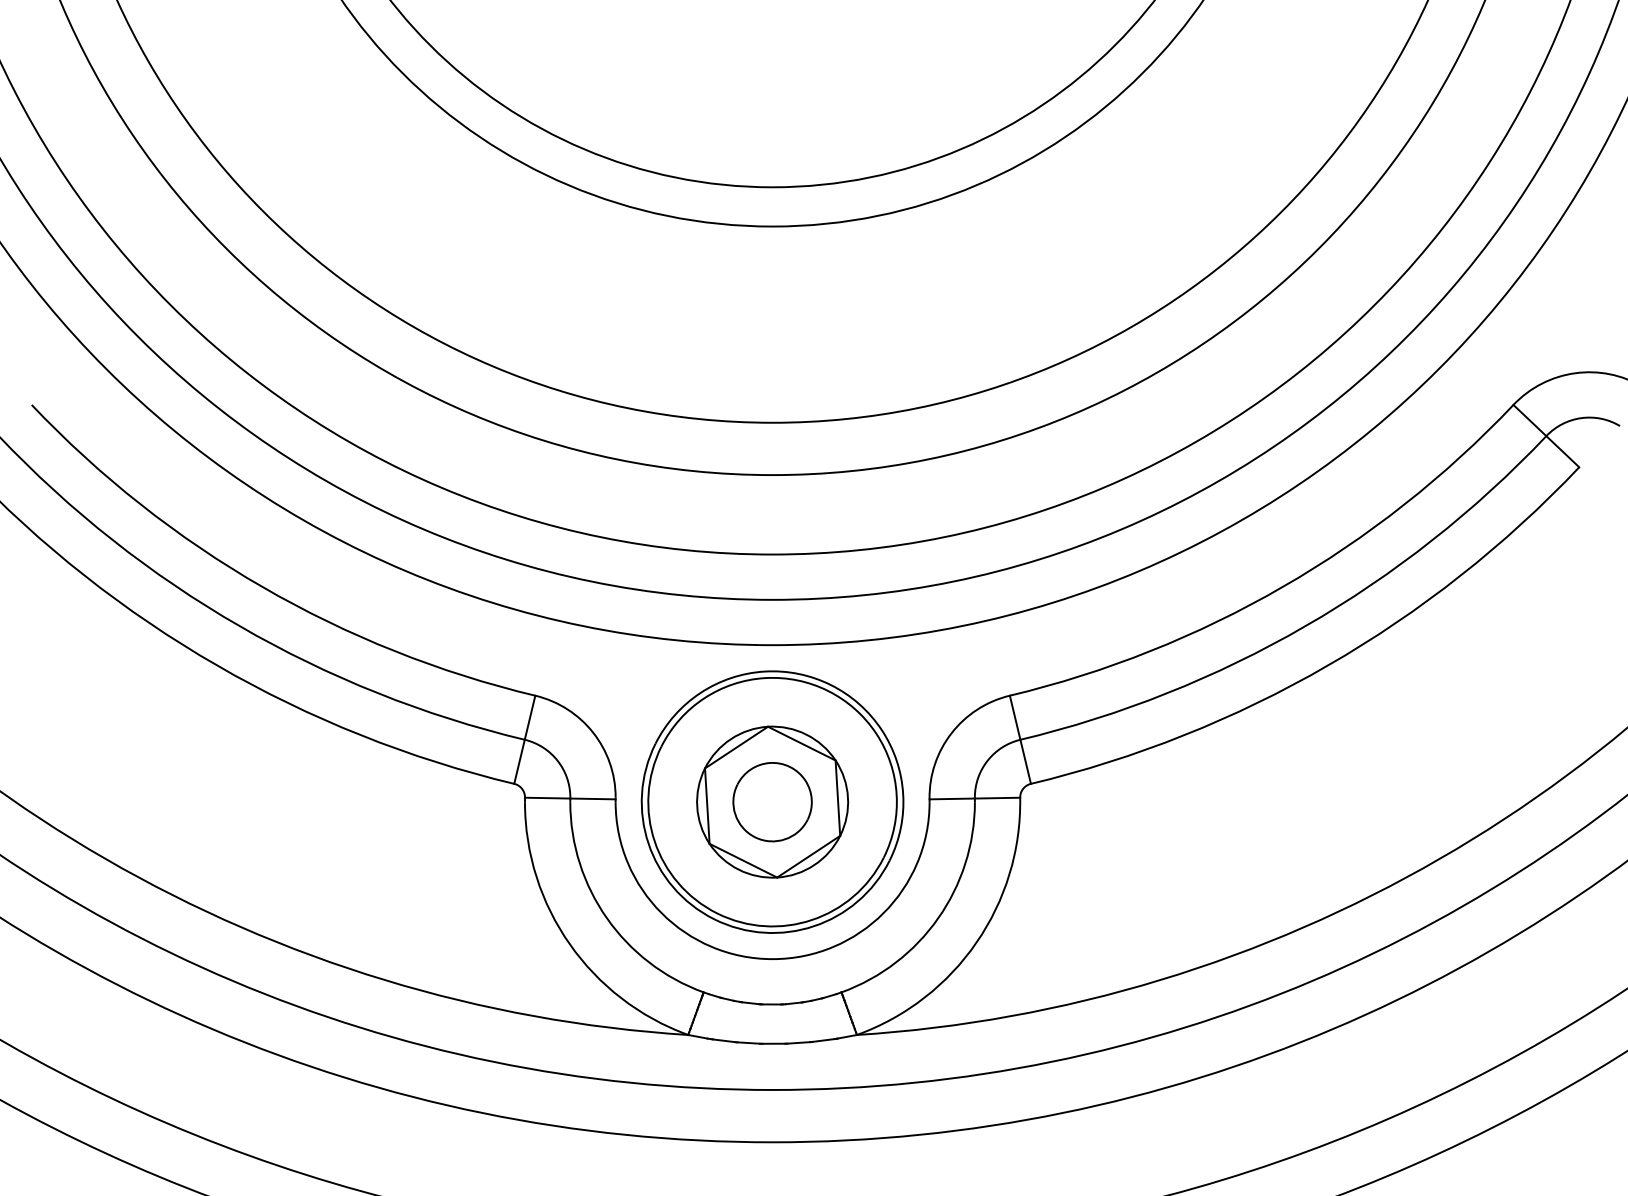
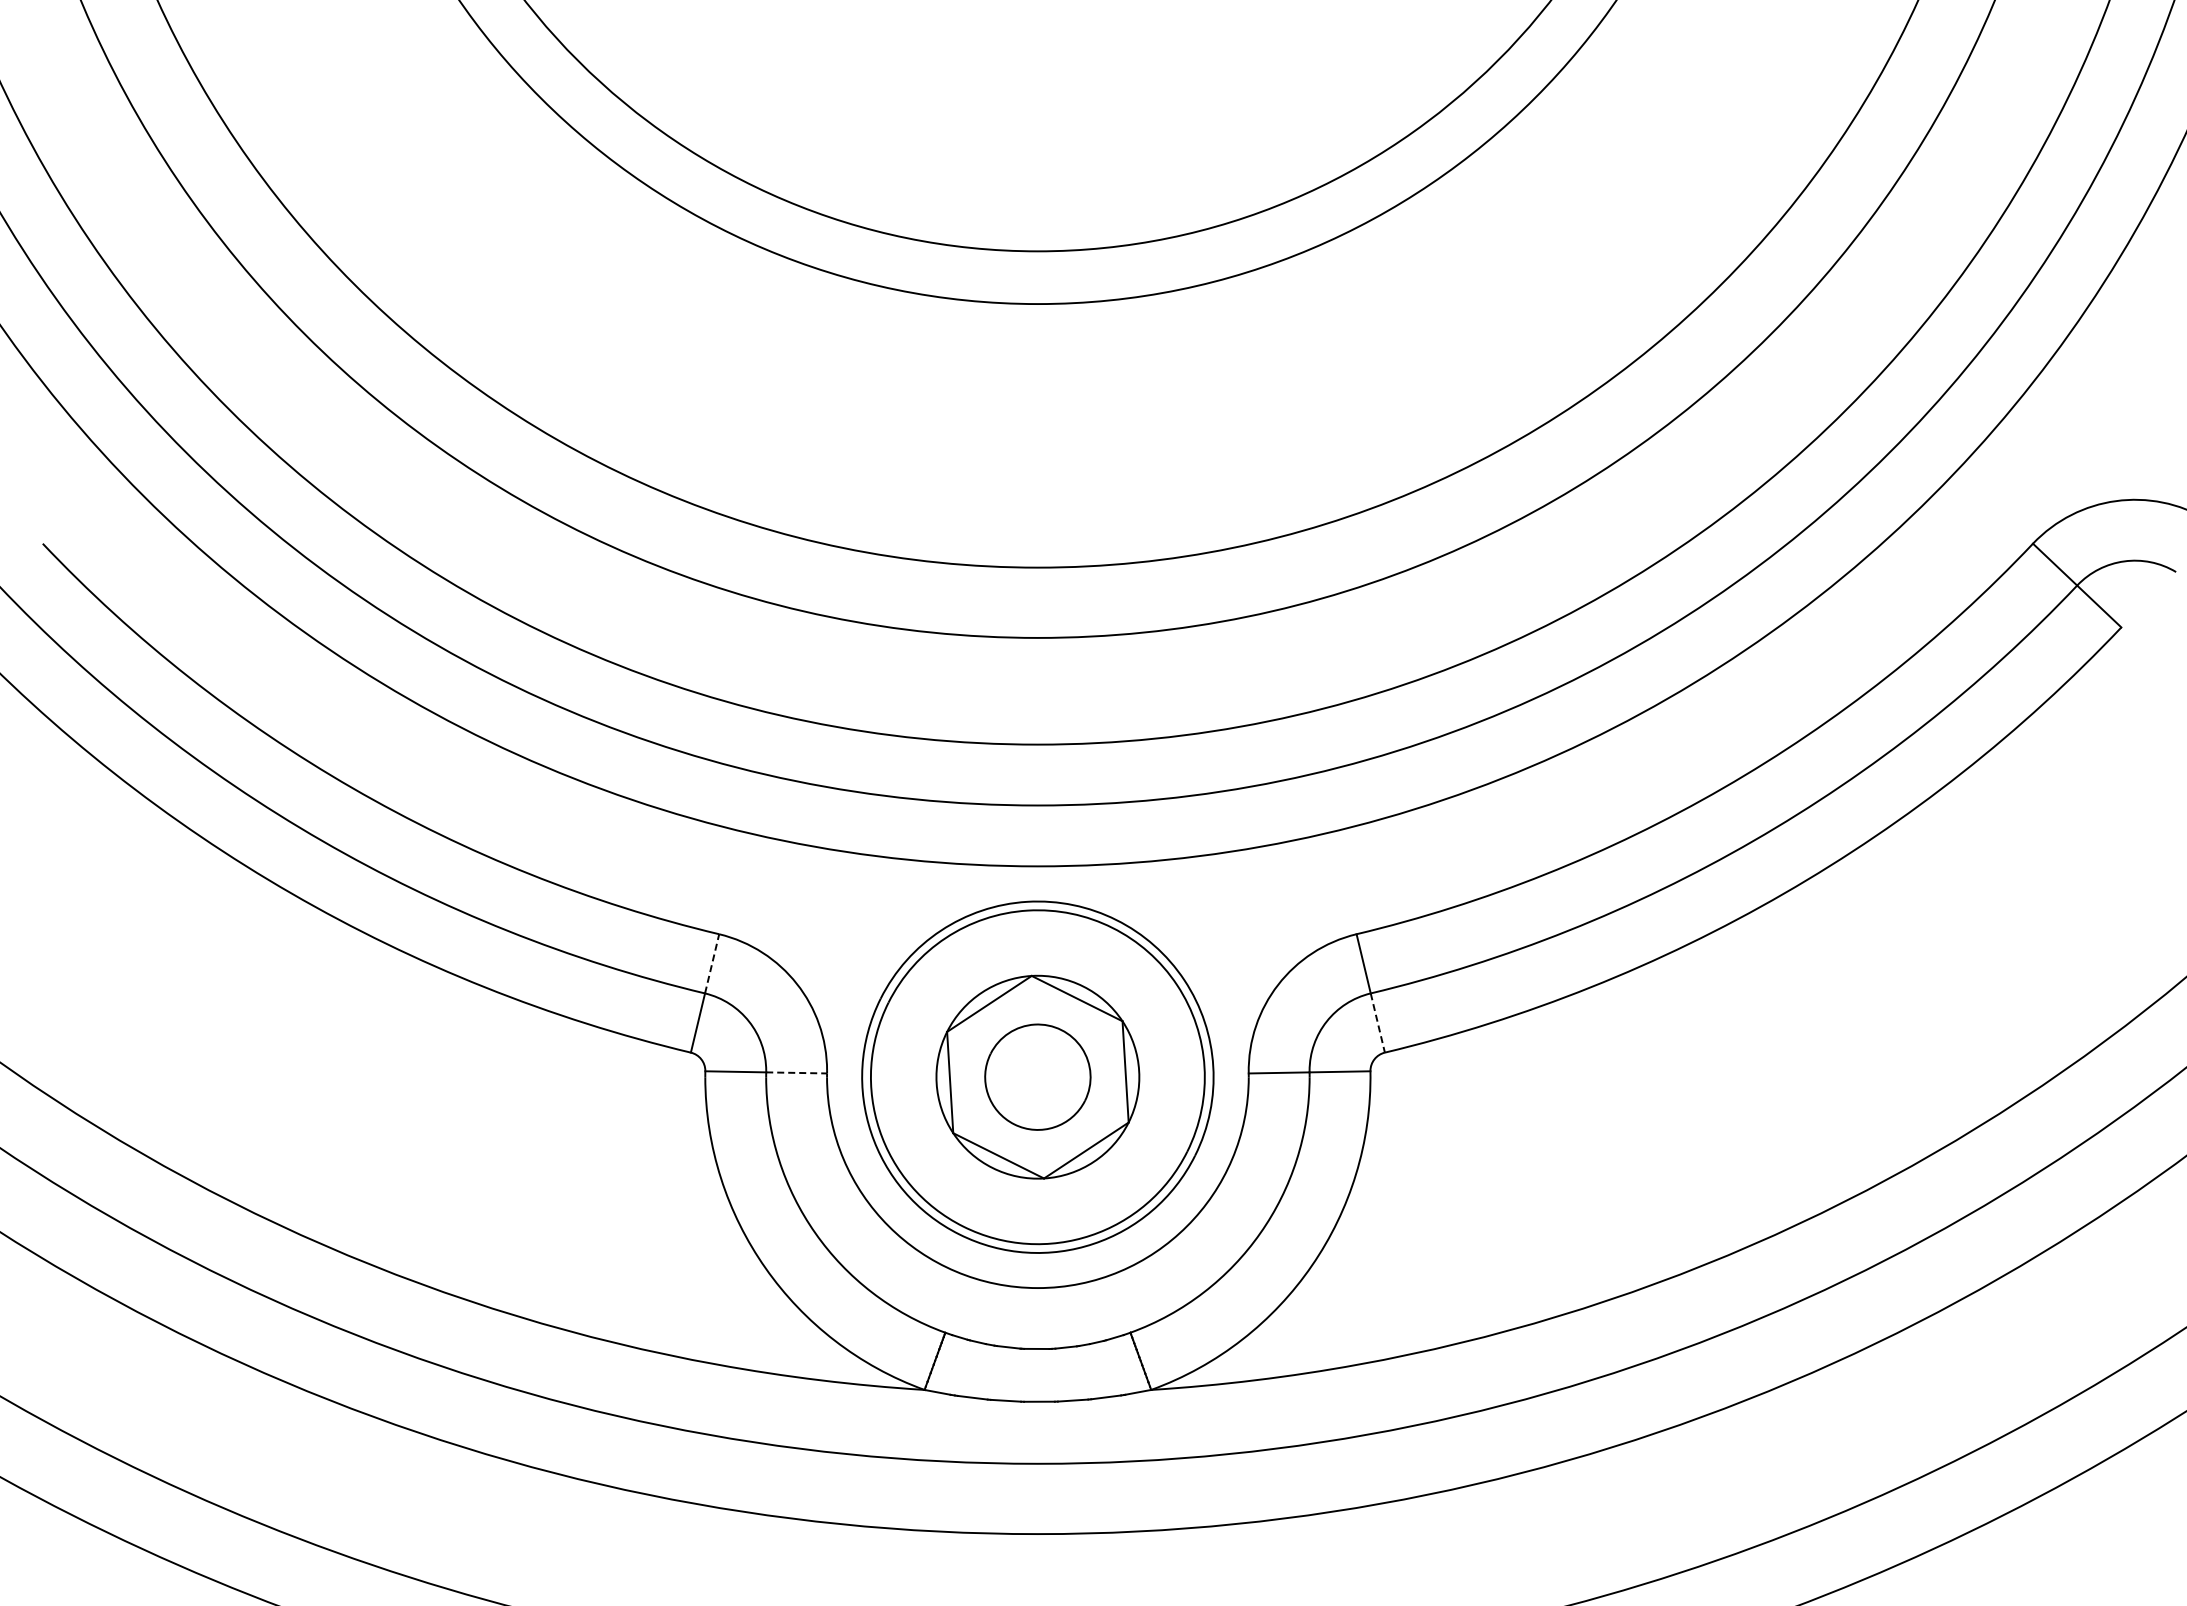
line: (530, 717) -> (712, 963), solid -> dashed
line: (1025, 762) -> (1377, 1023), solid -> dashed
line: (593, 798) -> (797, 1072), solid -> dashed

